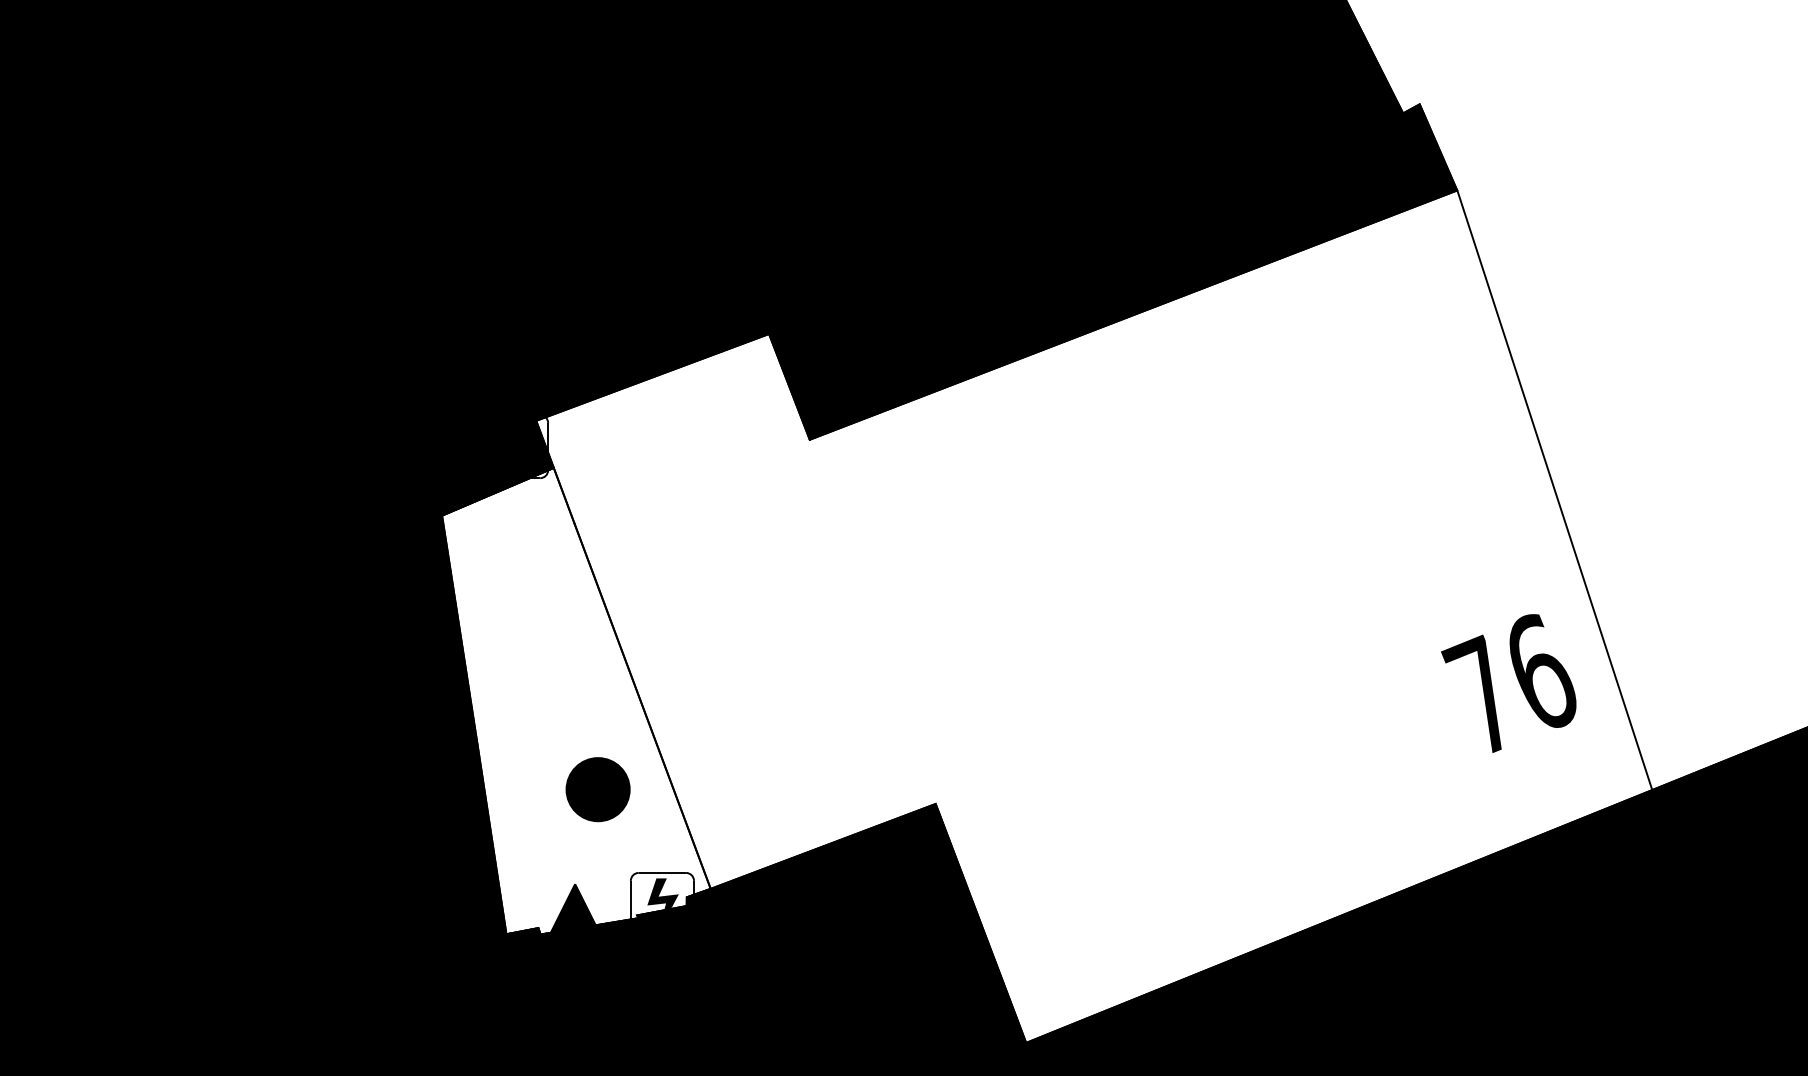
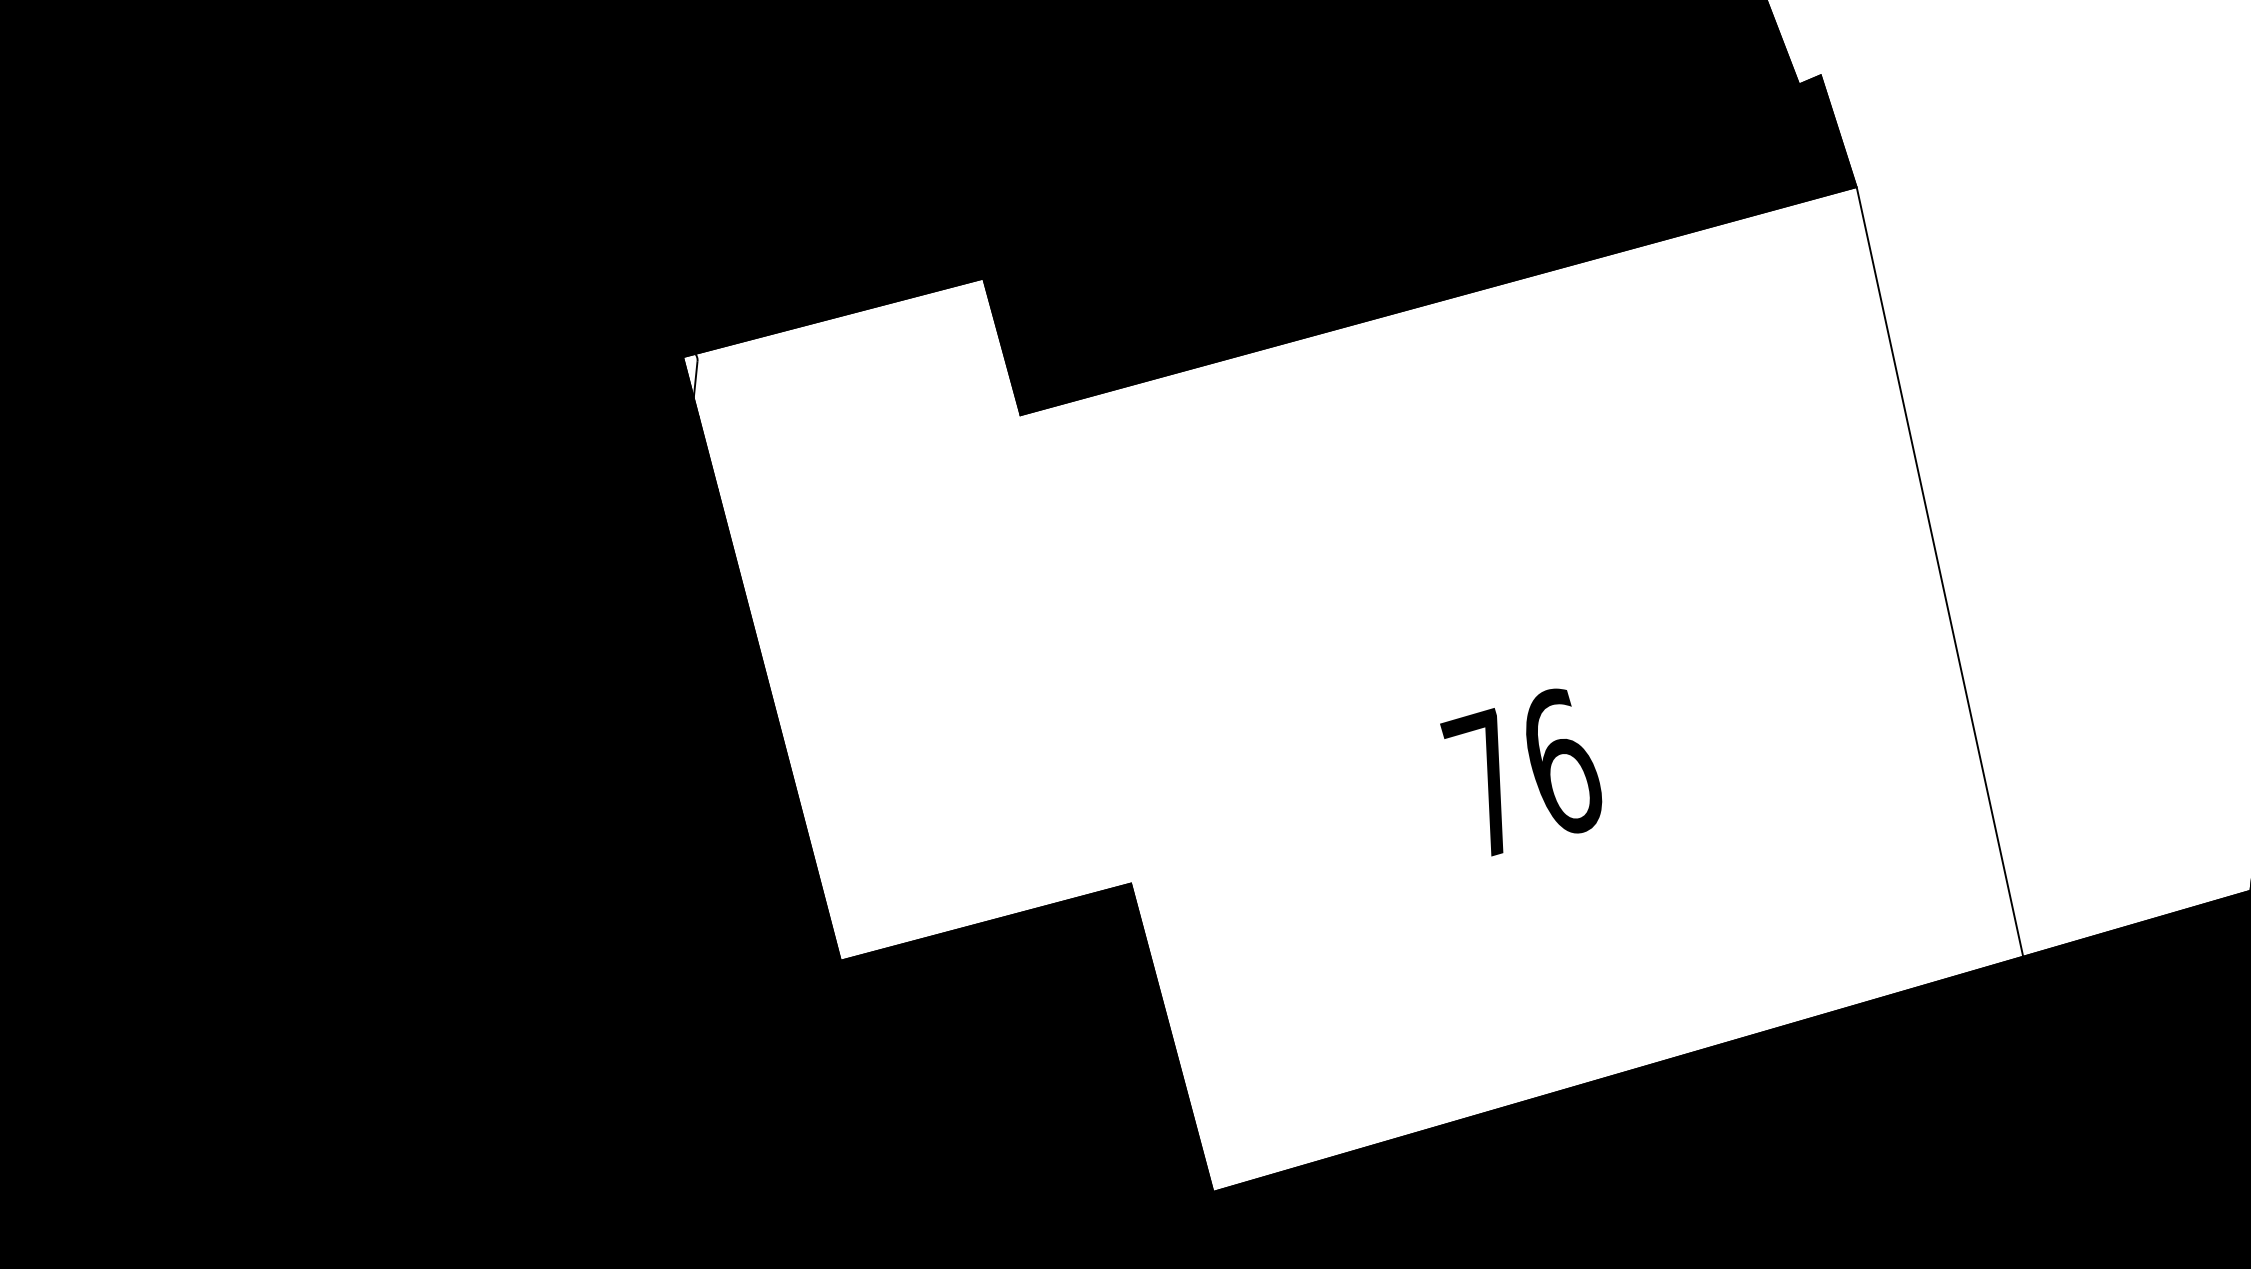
text: (1508, 683) -> (1520, 771), moved
fill: (576, 700) -> (697, 709), added

